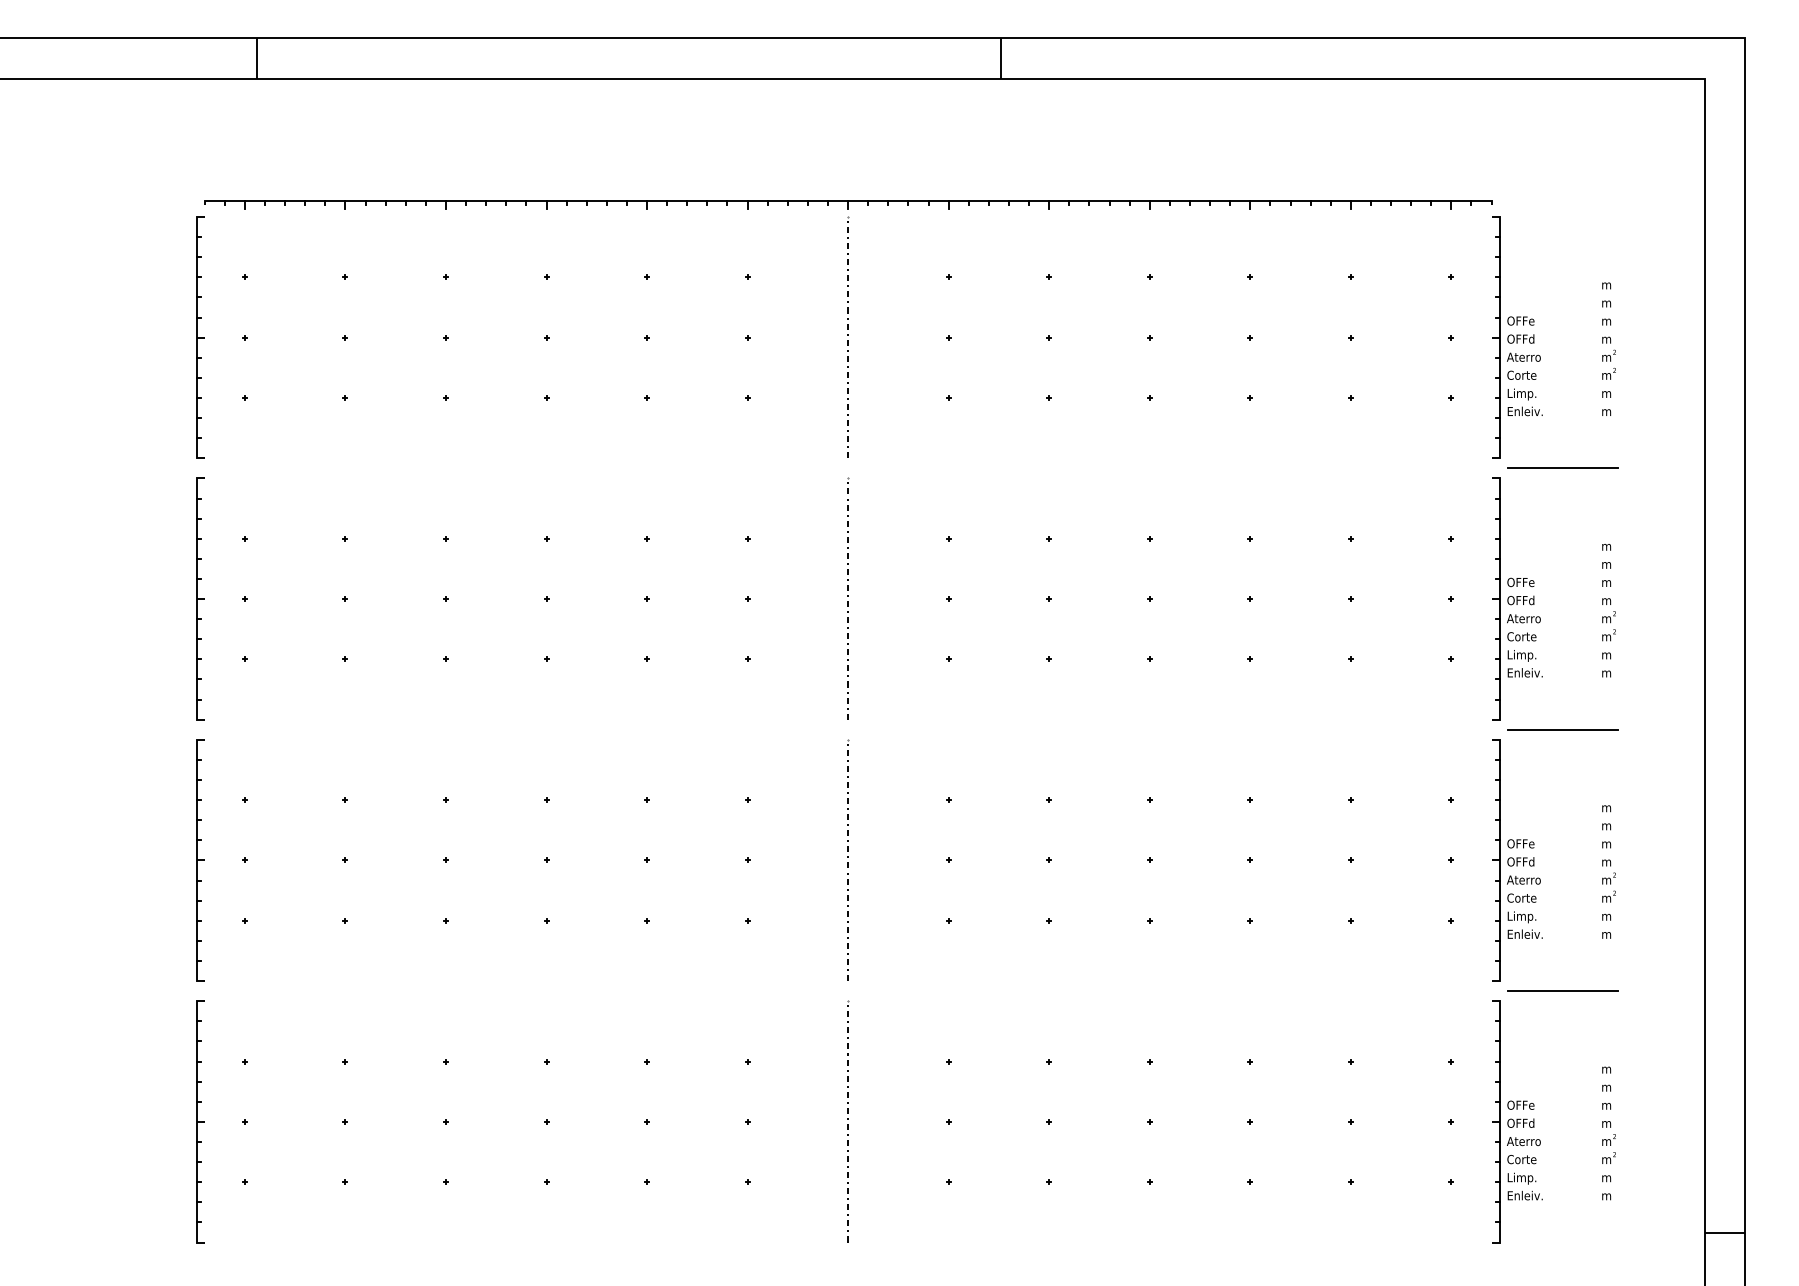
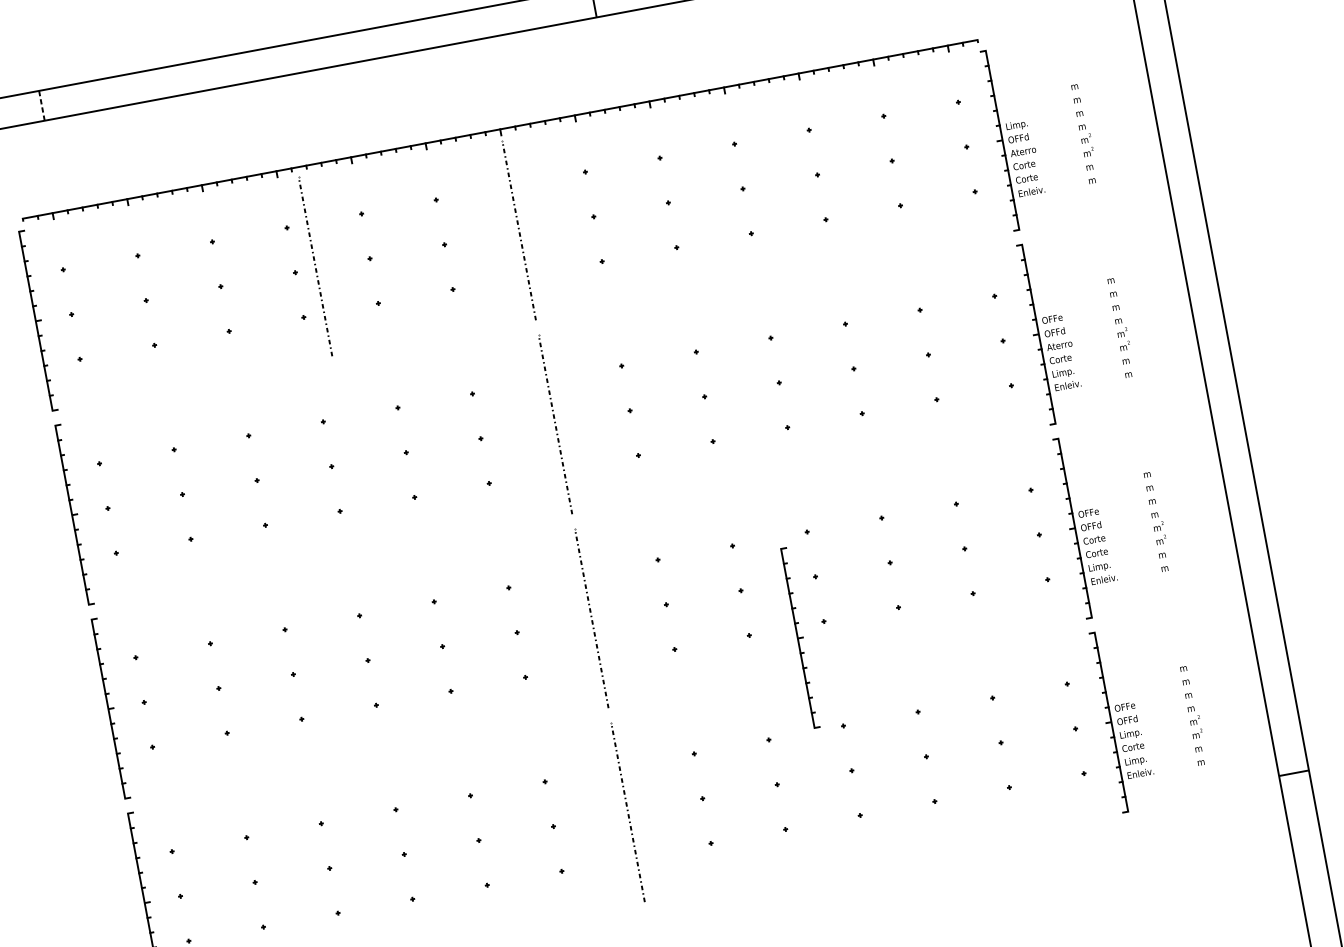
line: (257, 58) -> (42, 105), solid -> dashed
text: (1521, 322) -> (1016, 126), OFFe -> Limp.
line: (574, 332) -> (315, 264), added
text: (1521, 394) -> (1026, 179), Limp. -> Corte
line: (1562, 468) -> (1067, 228), removed
line: (1562, 729) -> (1103, 422), removed
text: (1523, 879) -> (1095, 539), Aterro -> Corte
part: (1115, 936) -> (800, 637), added
line: (1562, 991) -> (1140, 616), removed
text: (1523, 1142) -> (1132, 734), Aterro -> Limp.

